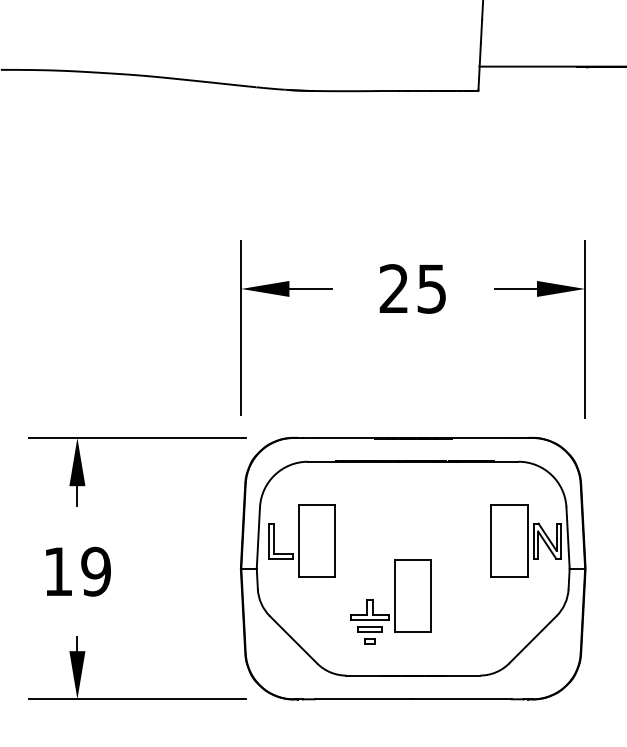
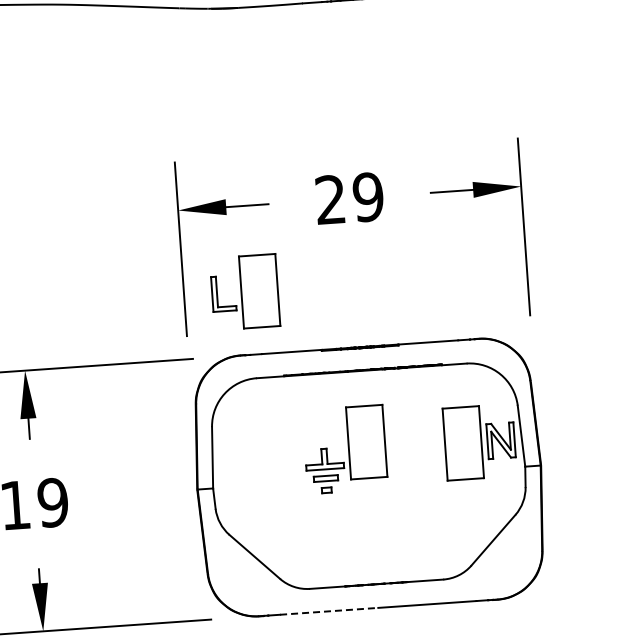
text: (431, 288) -> (367, 196), 25 -> 29
part: (301, 540) -> (244, 291), moved
part: (390, 601) -> (344, 449), moved
line: (364, 699) -> (329, 611), solid -> dashed

